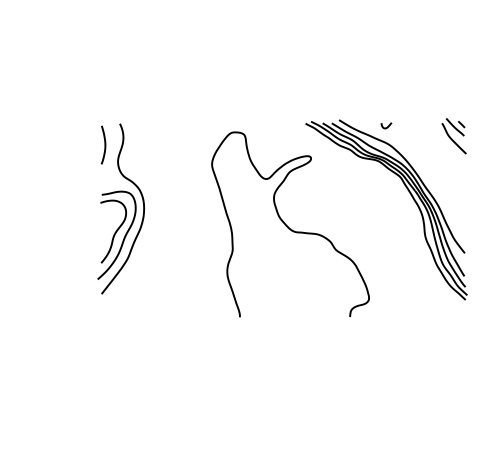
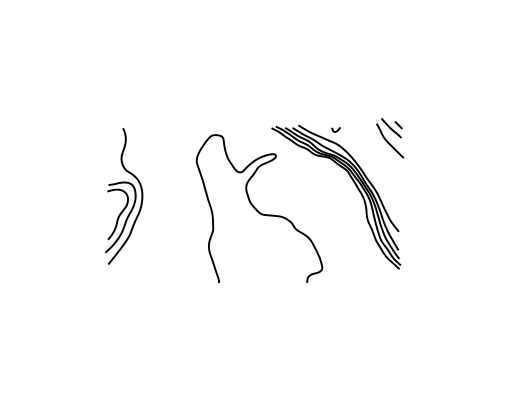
part: (454, 135) -> (390, 137), size x1.4
curve: (104, 144) -> (110, 144), removed

